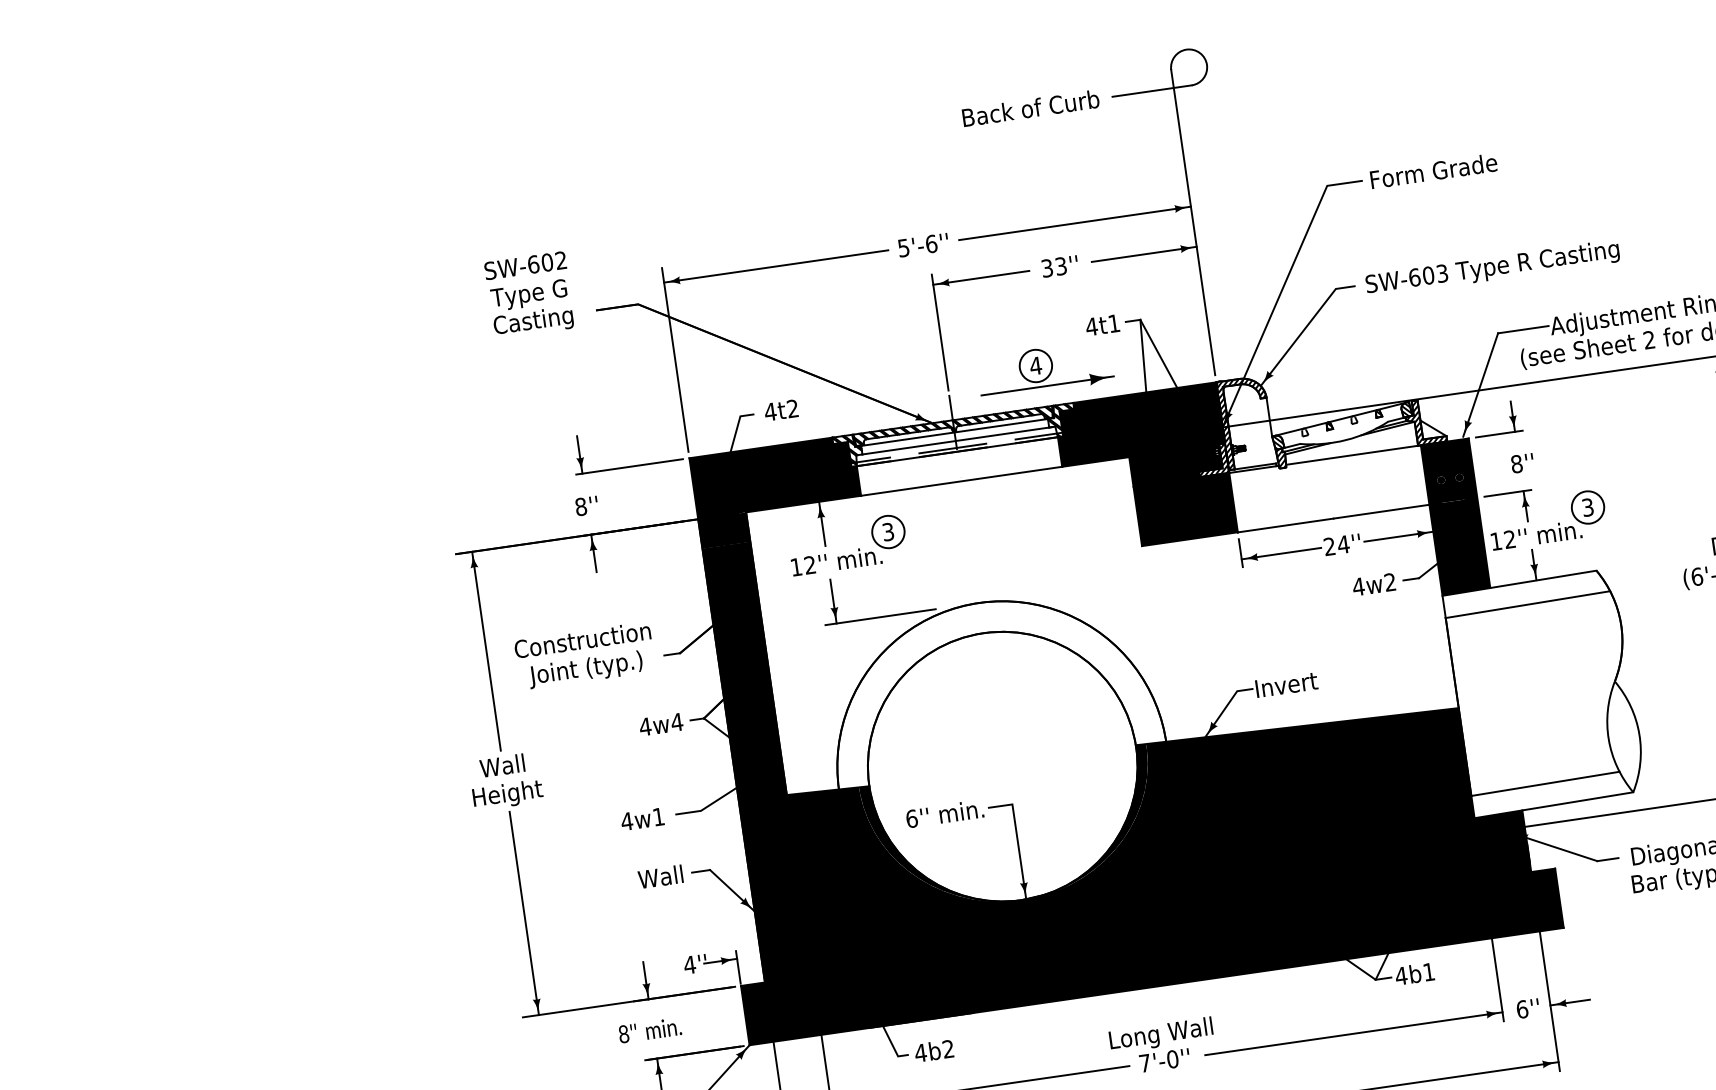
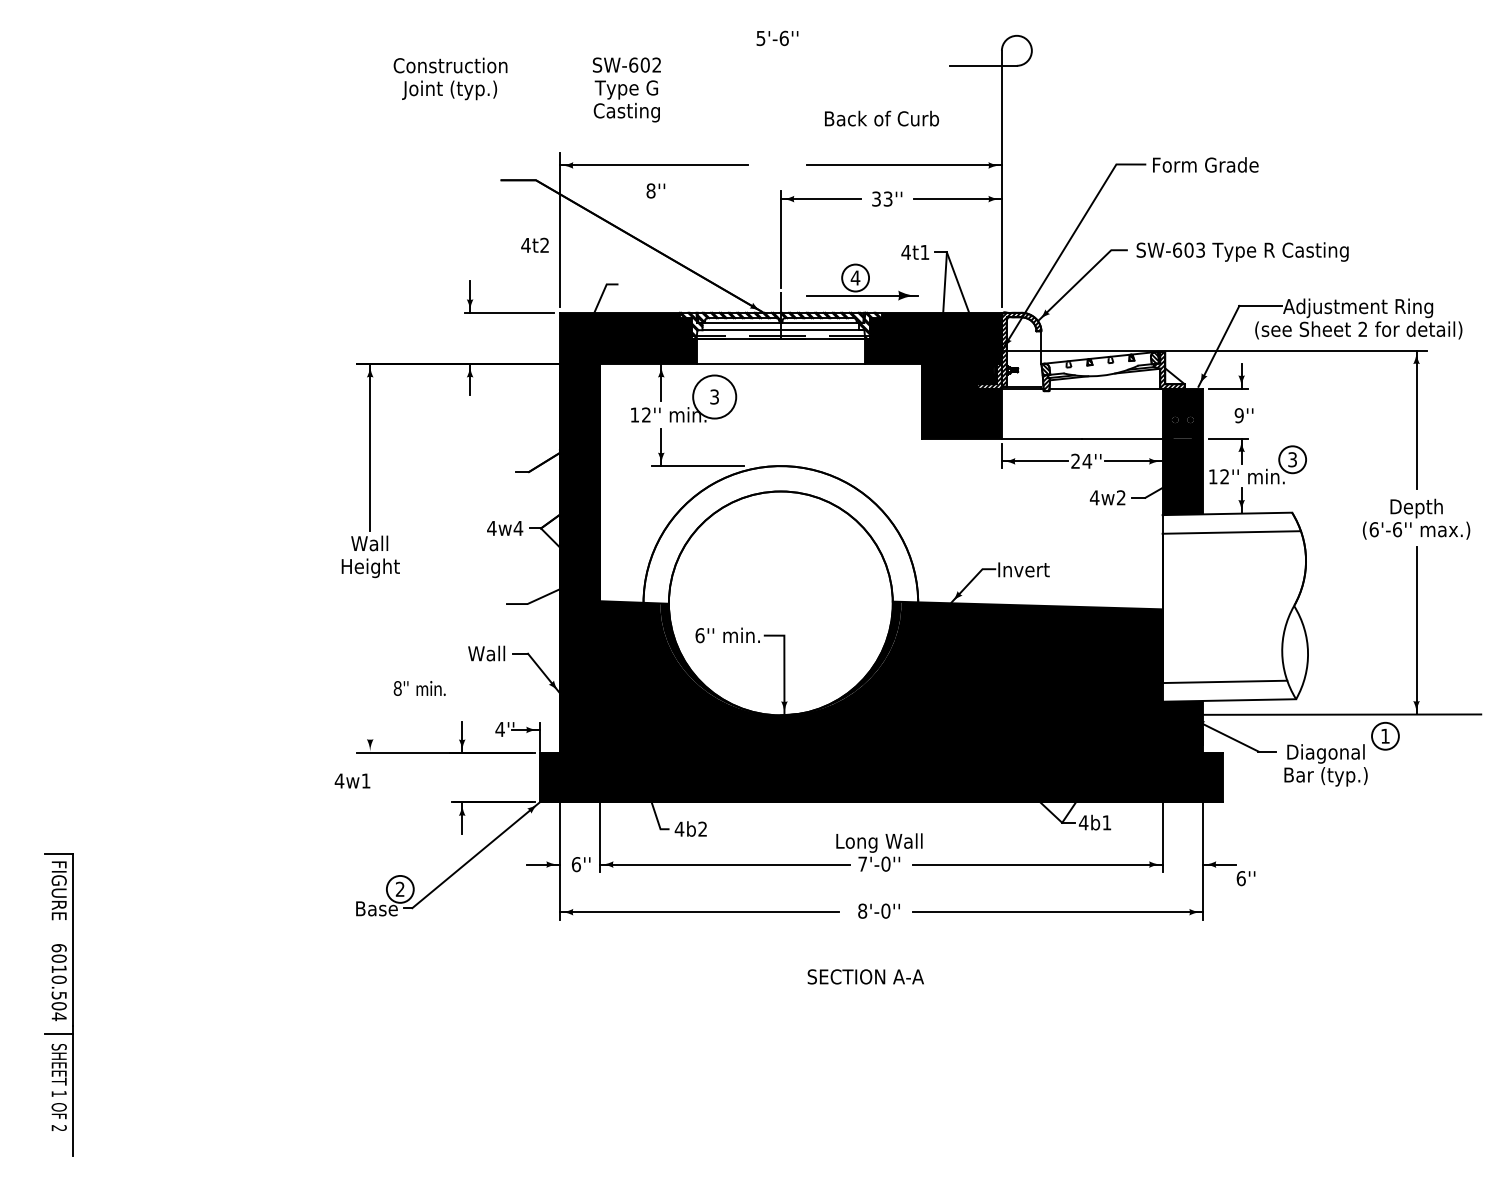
text: (1031, 108) -> (882, 118), moved
text: (923, 244) -> (777, 37), moved
text: (529, 294) -> (626, 89), moved
text: (780, 409) -> (534, 244), moved
text: (1515, 464) -> (1238, 415), 8'' -> 9''
text: (586, 505) -> (655, 190), moved
circle: (888, 531) -> (714, 396), size x1.6
text: (584, 655) -> (450, 78), moved
text: (642, 818) -> (352, 780), moved
line: (524, 913) -> (370, 667), removed
text: (1527, 1008) -> (1245, 878), moved
text: (649, 1030) -> (419, 688), moved

